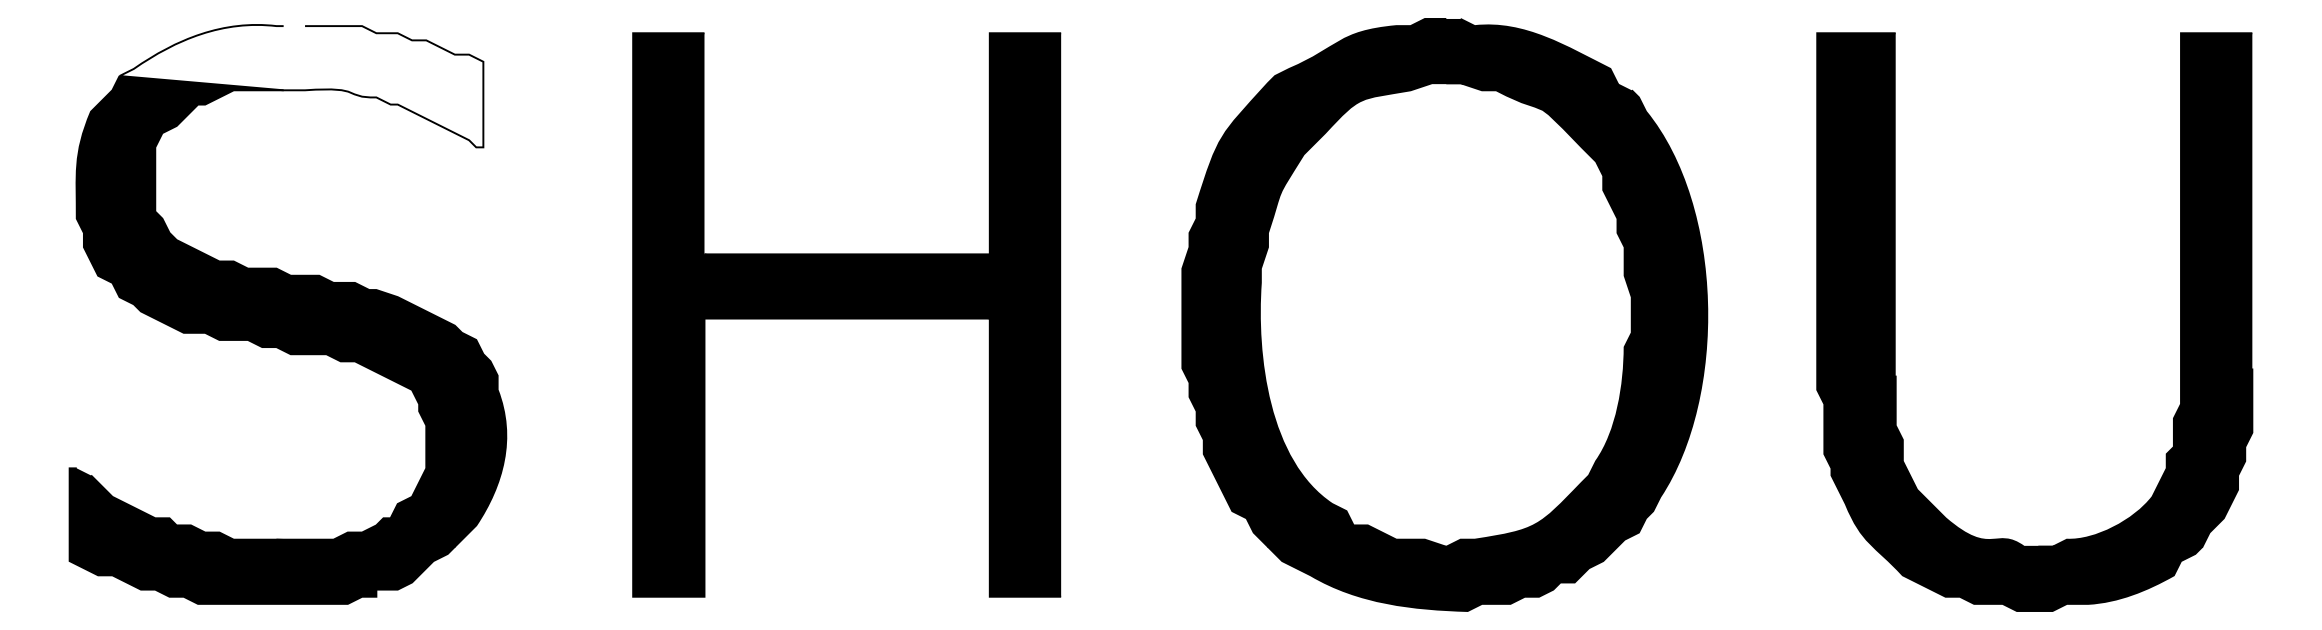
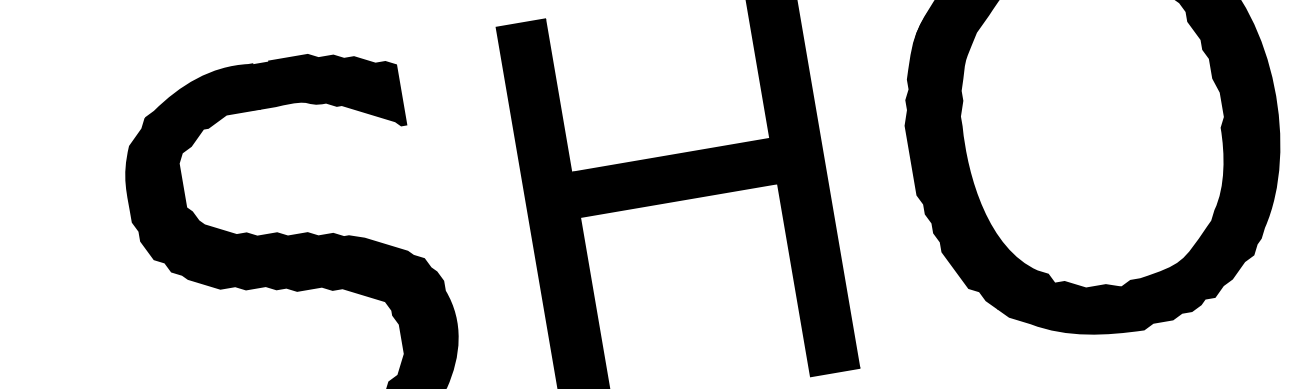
fill: (301, 85) -> (272, 103), added

